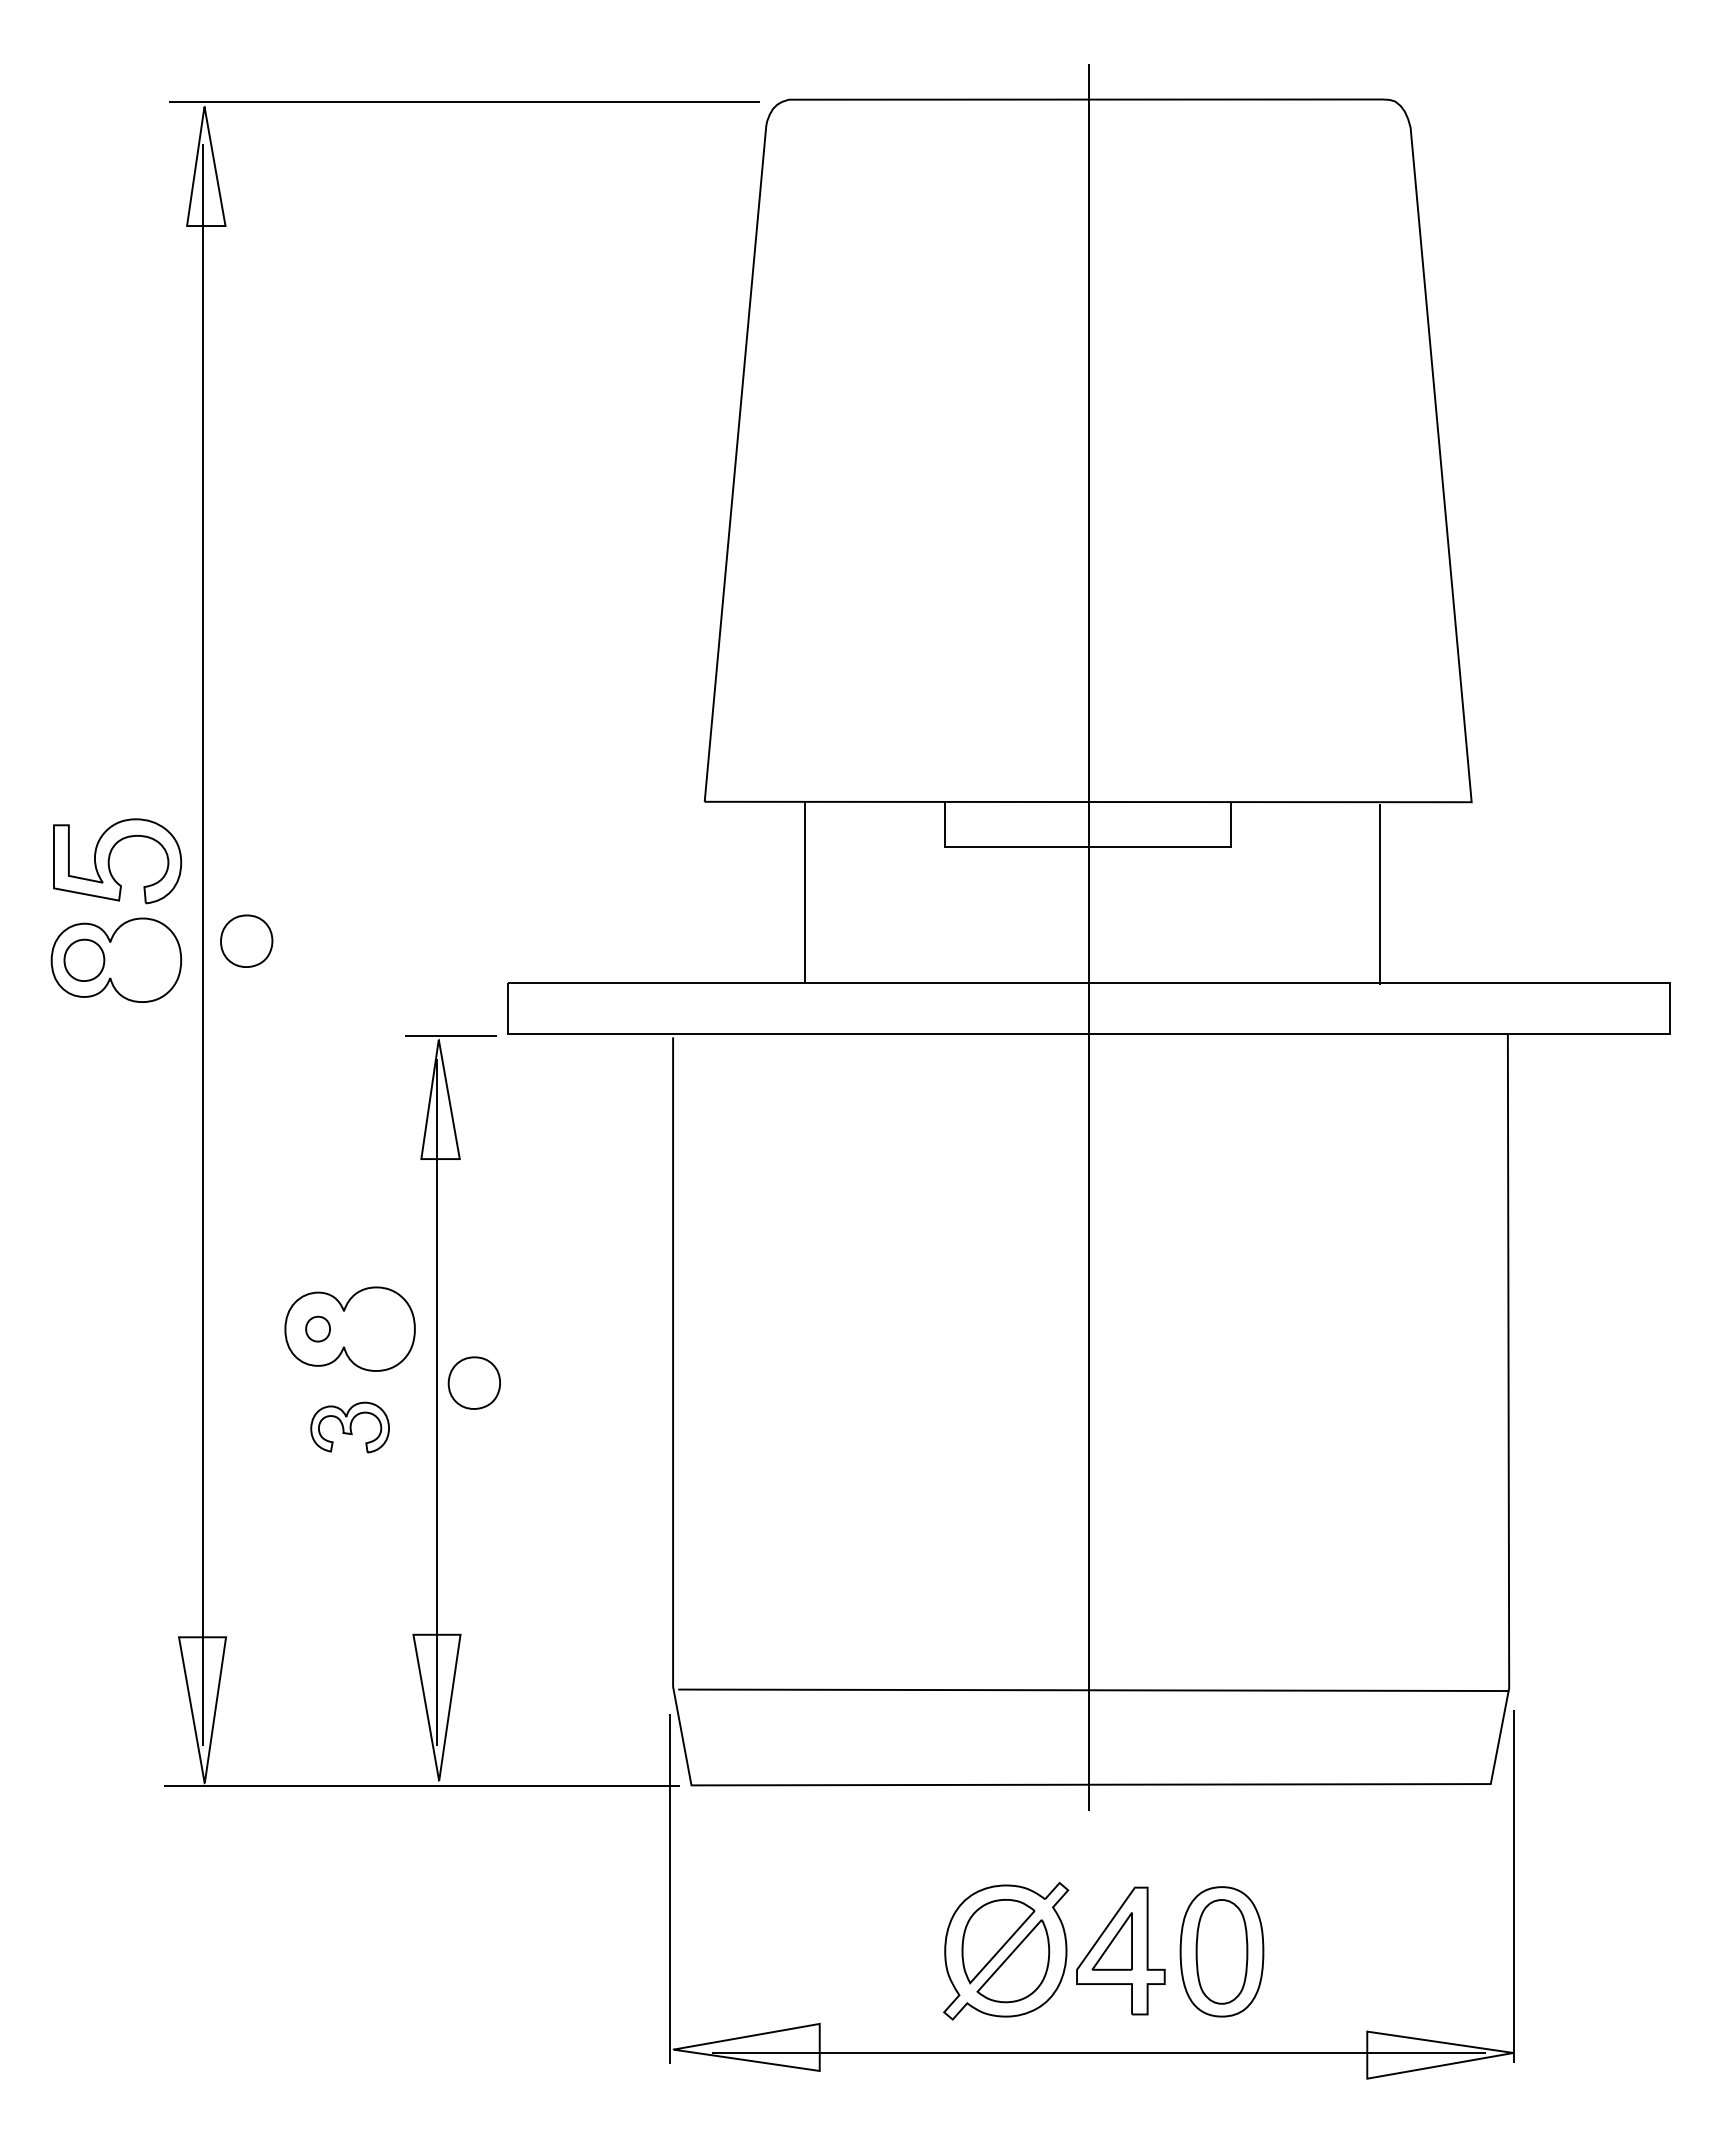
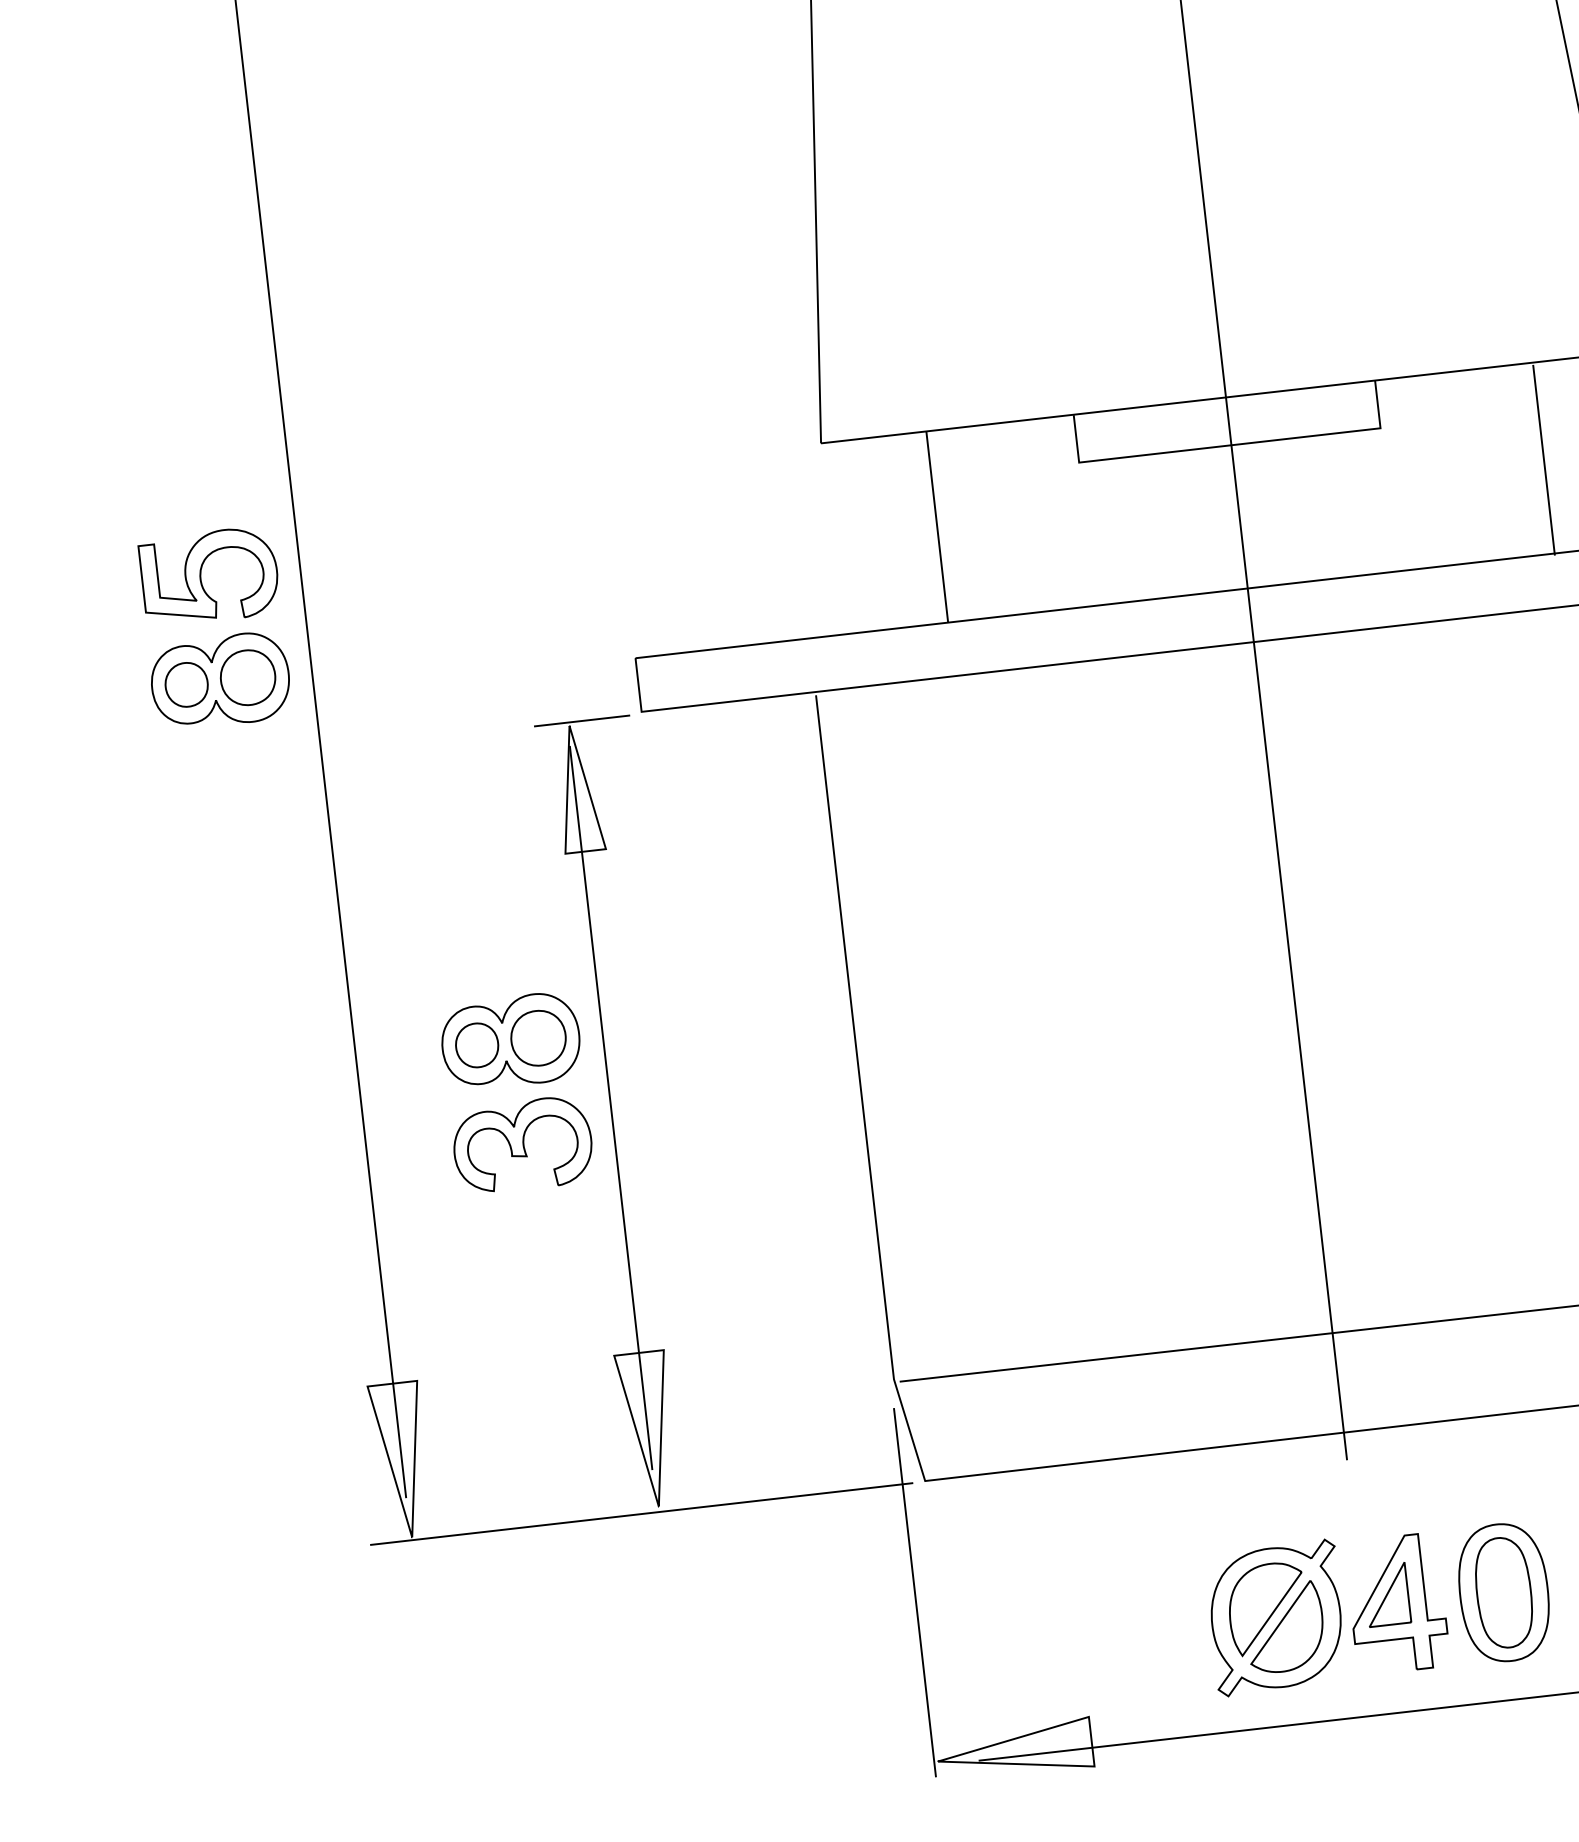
part: (246, 940) -> (247, 676), moved
part: (317, 1328) -> (476, 1044), size x1.67
part: (473, 1382) -> (537, 1037), moved
part: (349, 1427) -> (521, 1145), size x1.67

